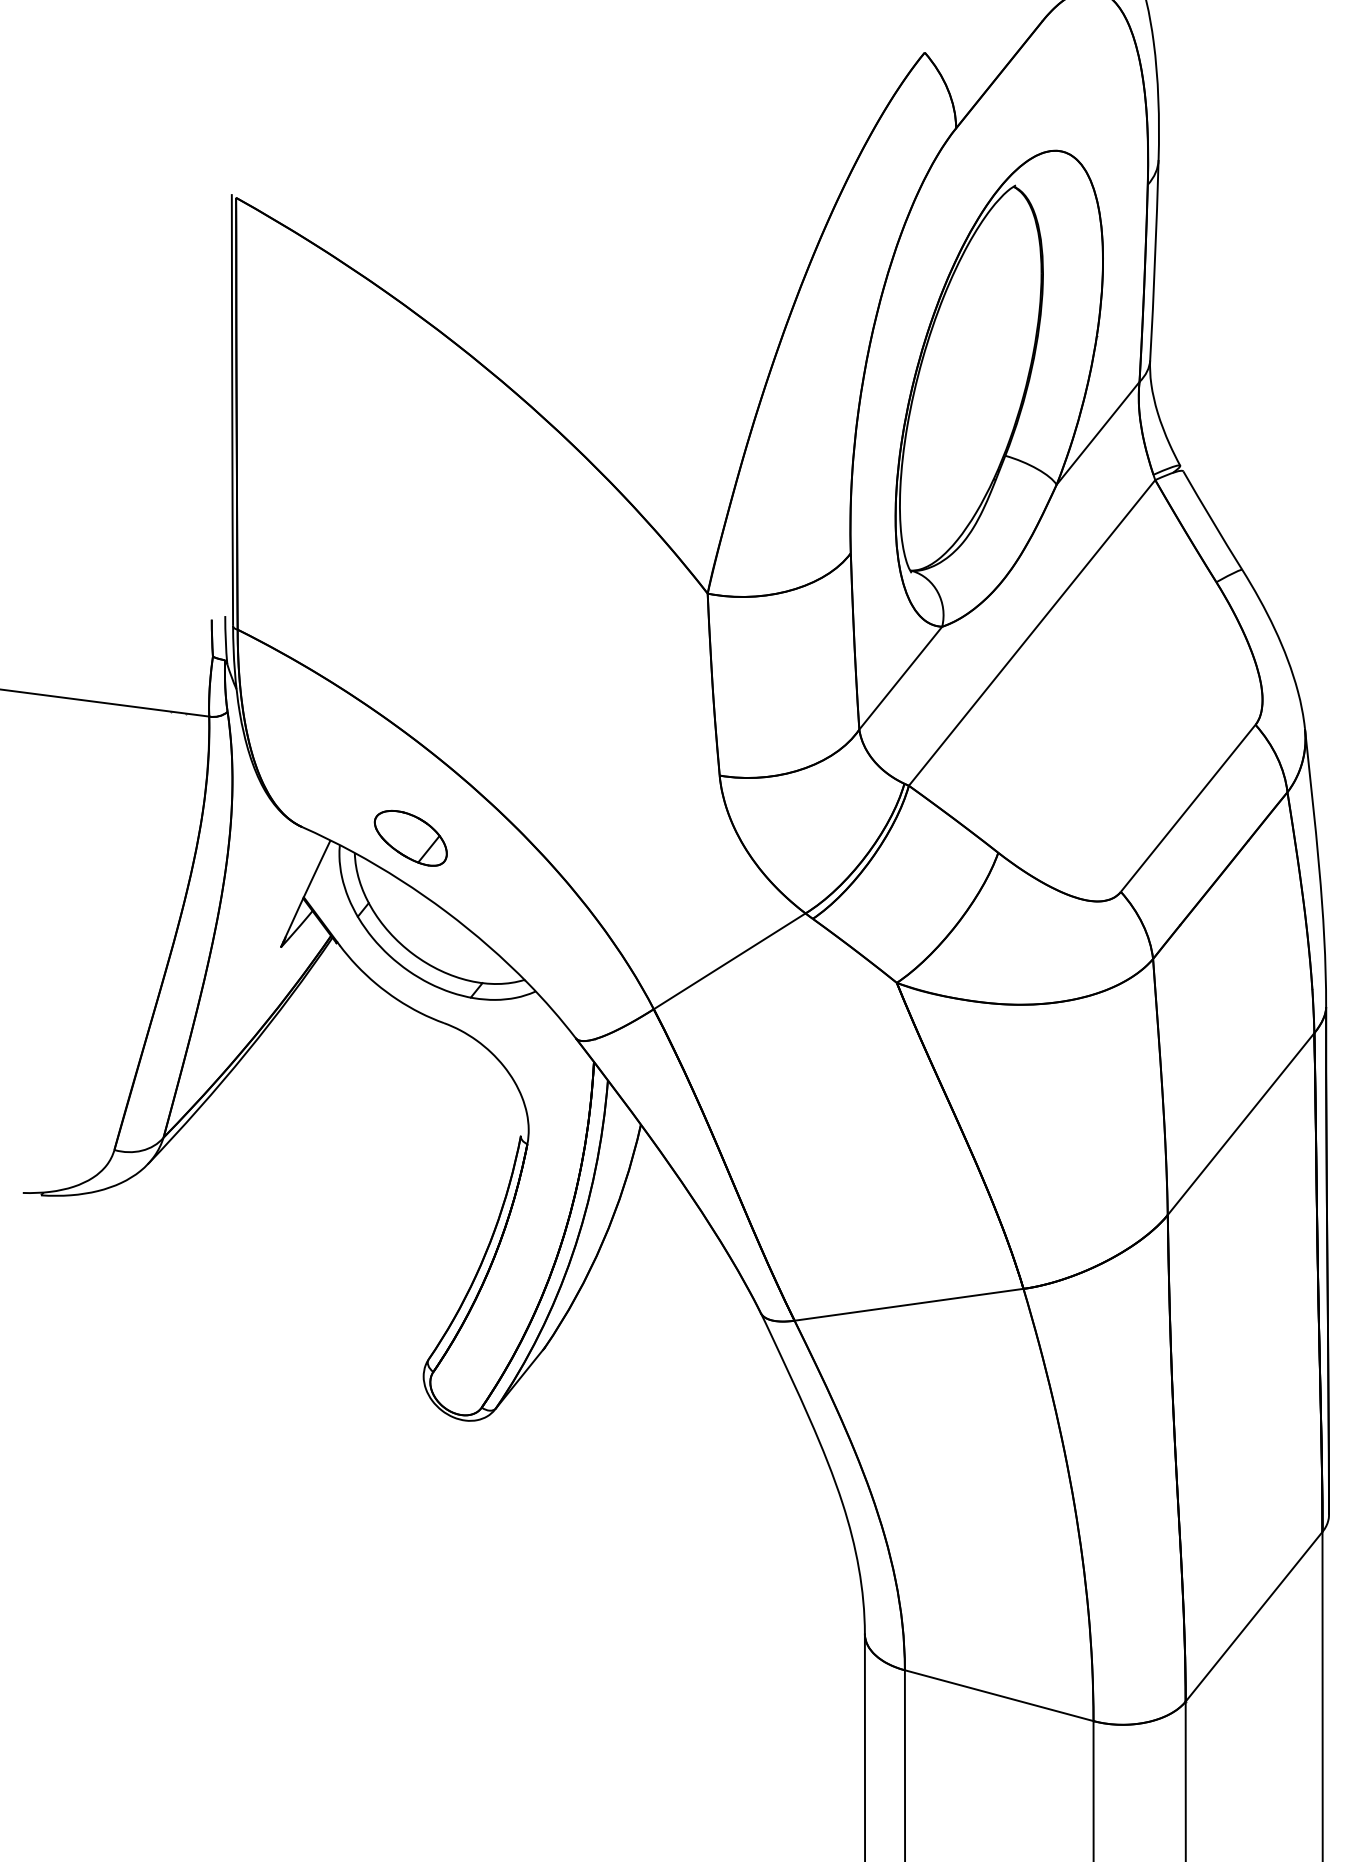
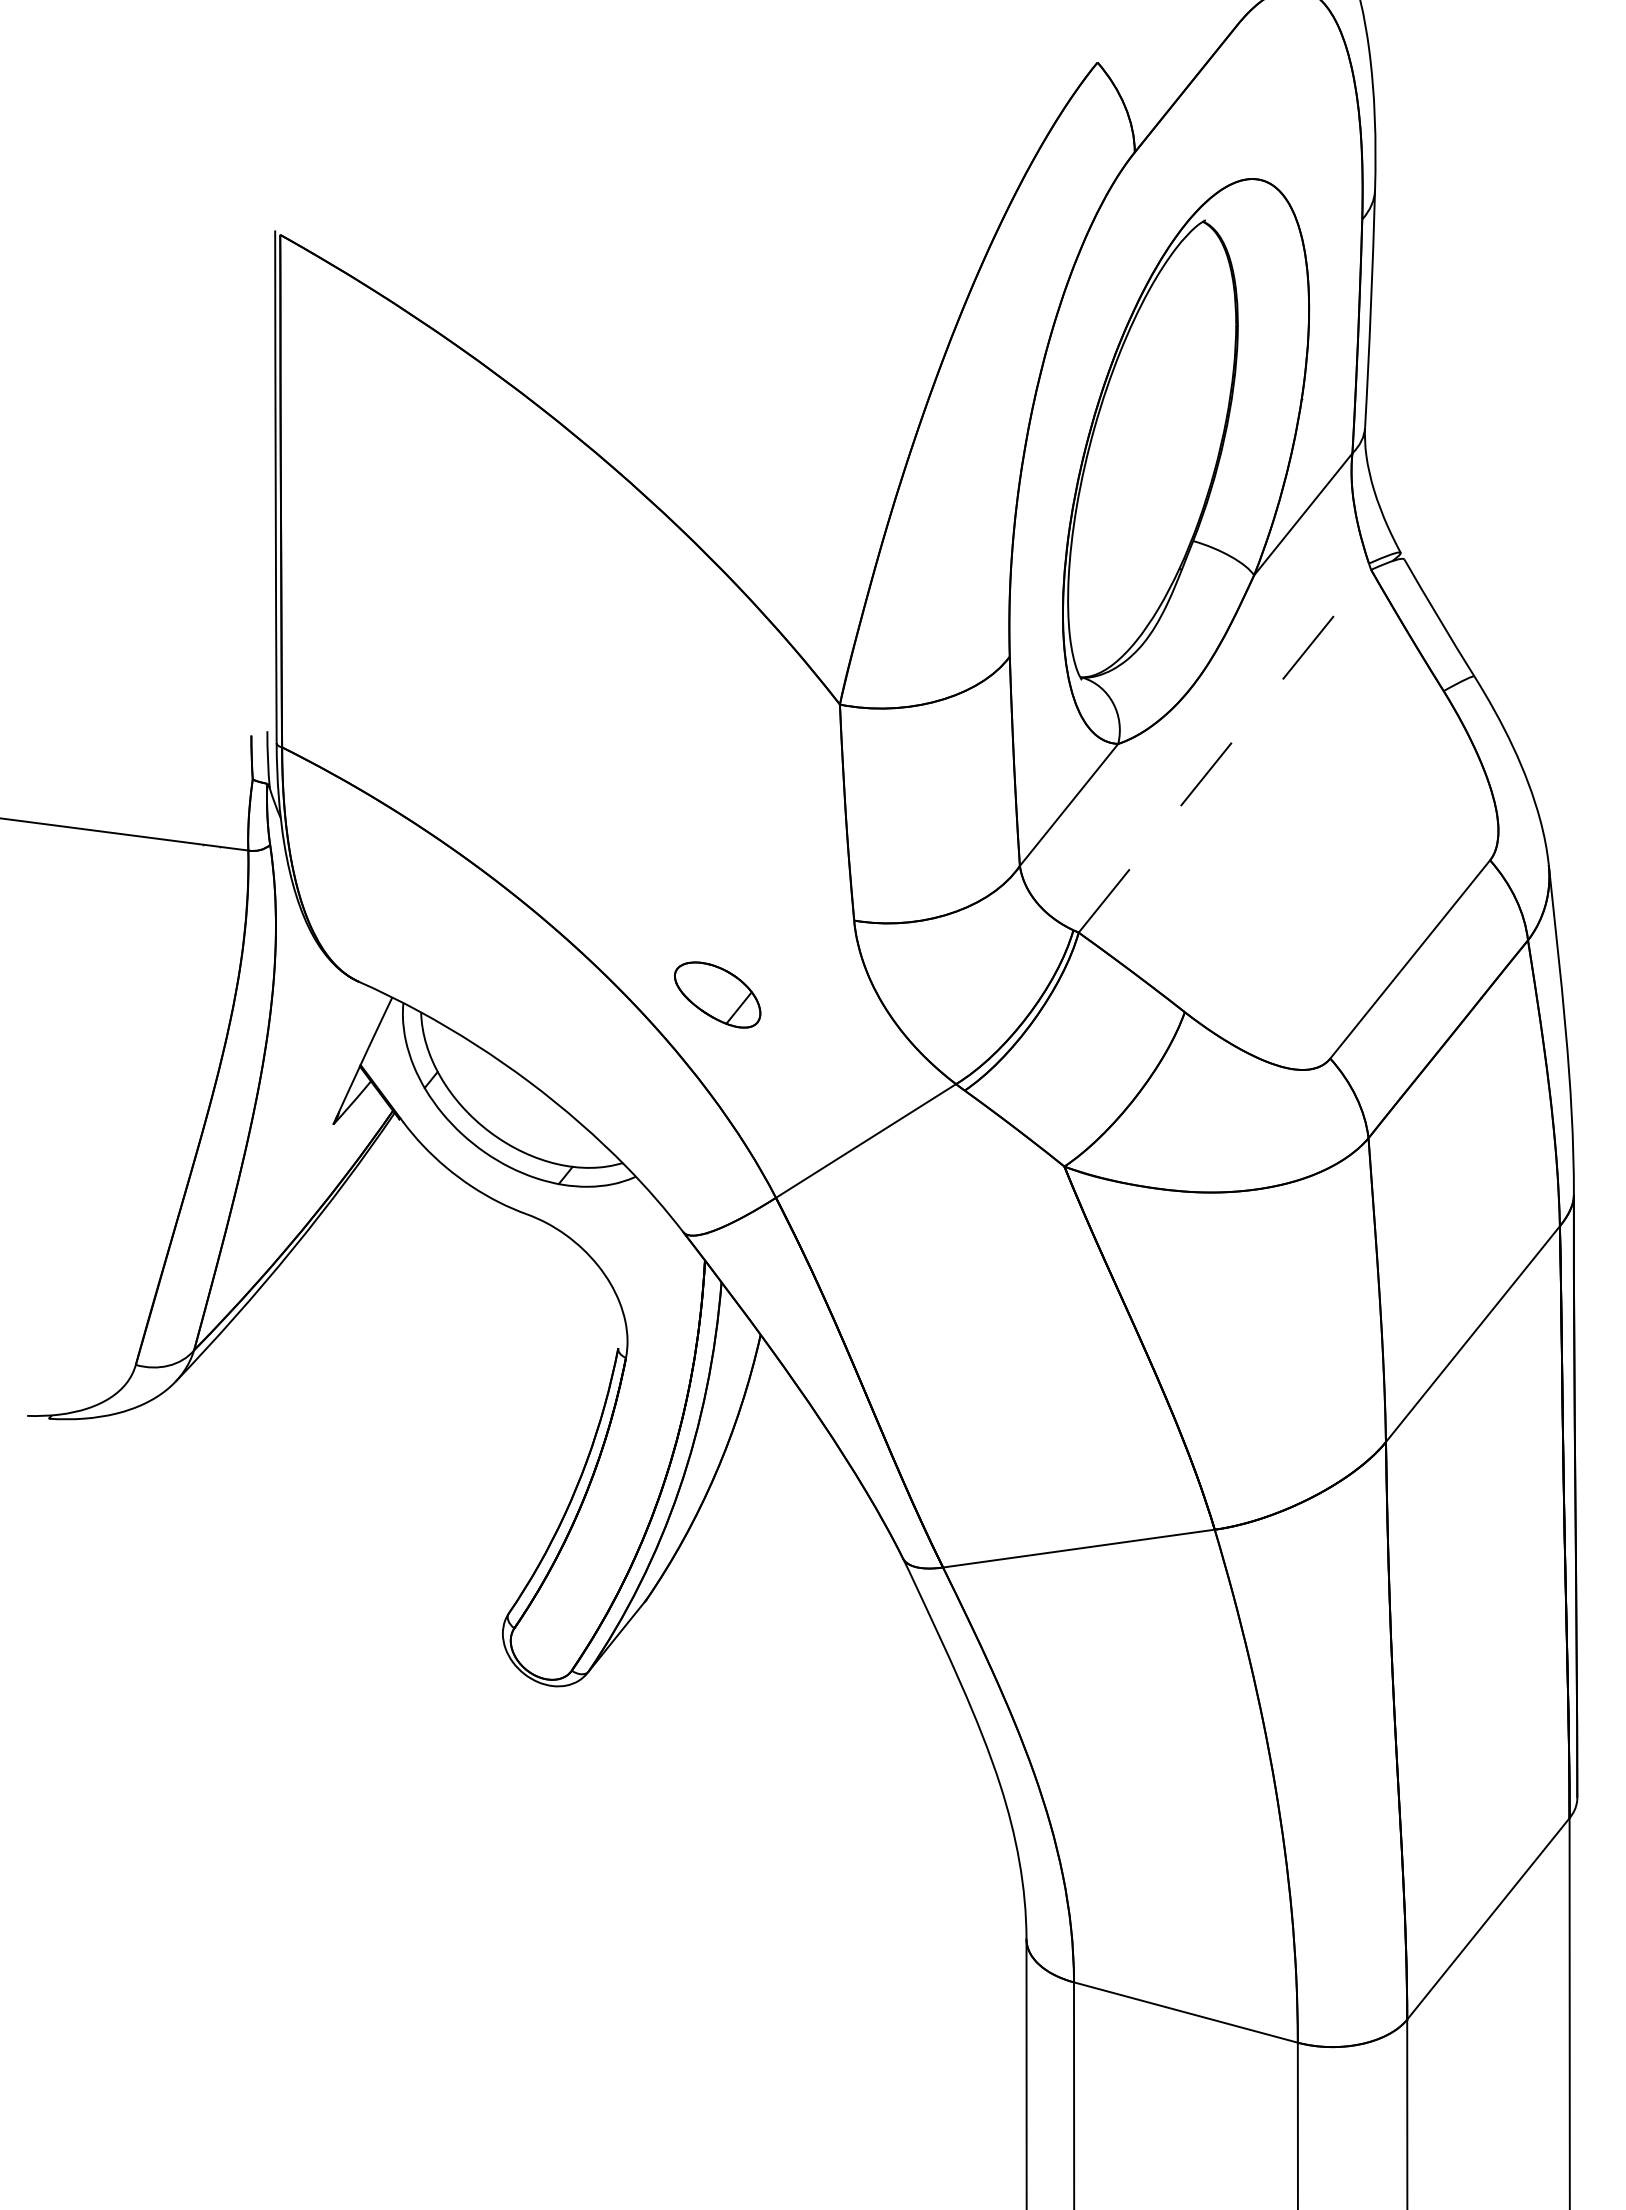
line: (1031, 633) -> (1224, 751), solid -> dashed
part: (410, 837) -> (717, 994), moved

